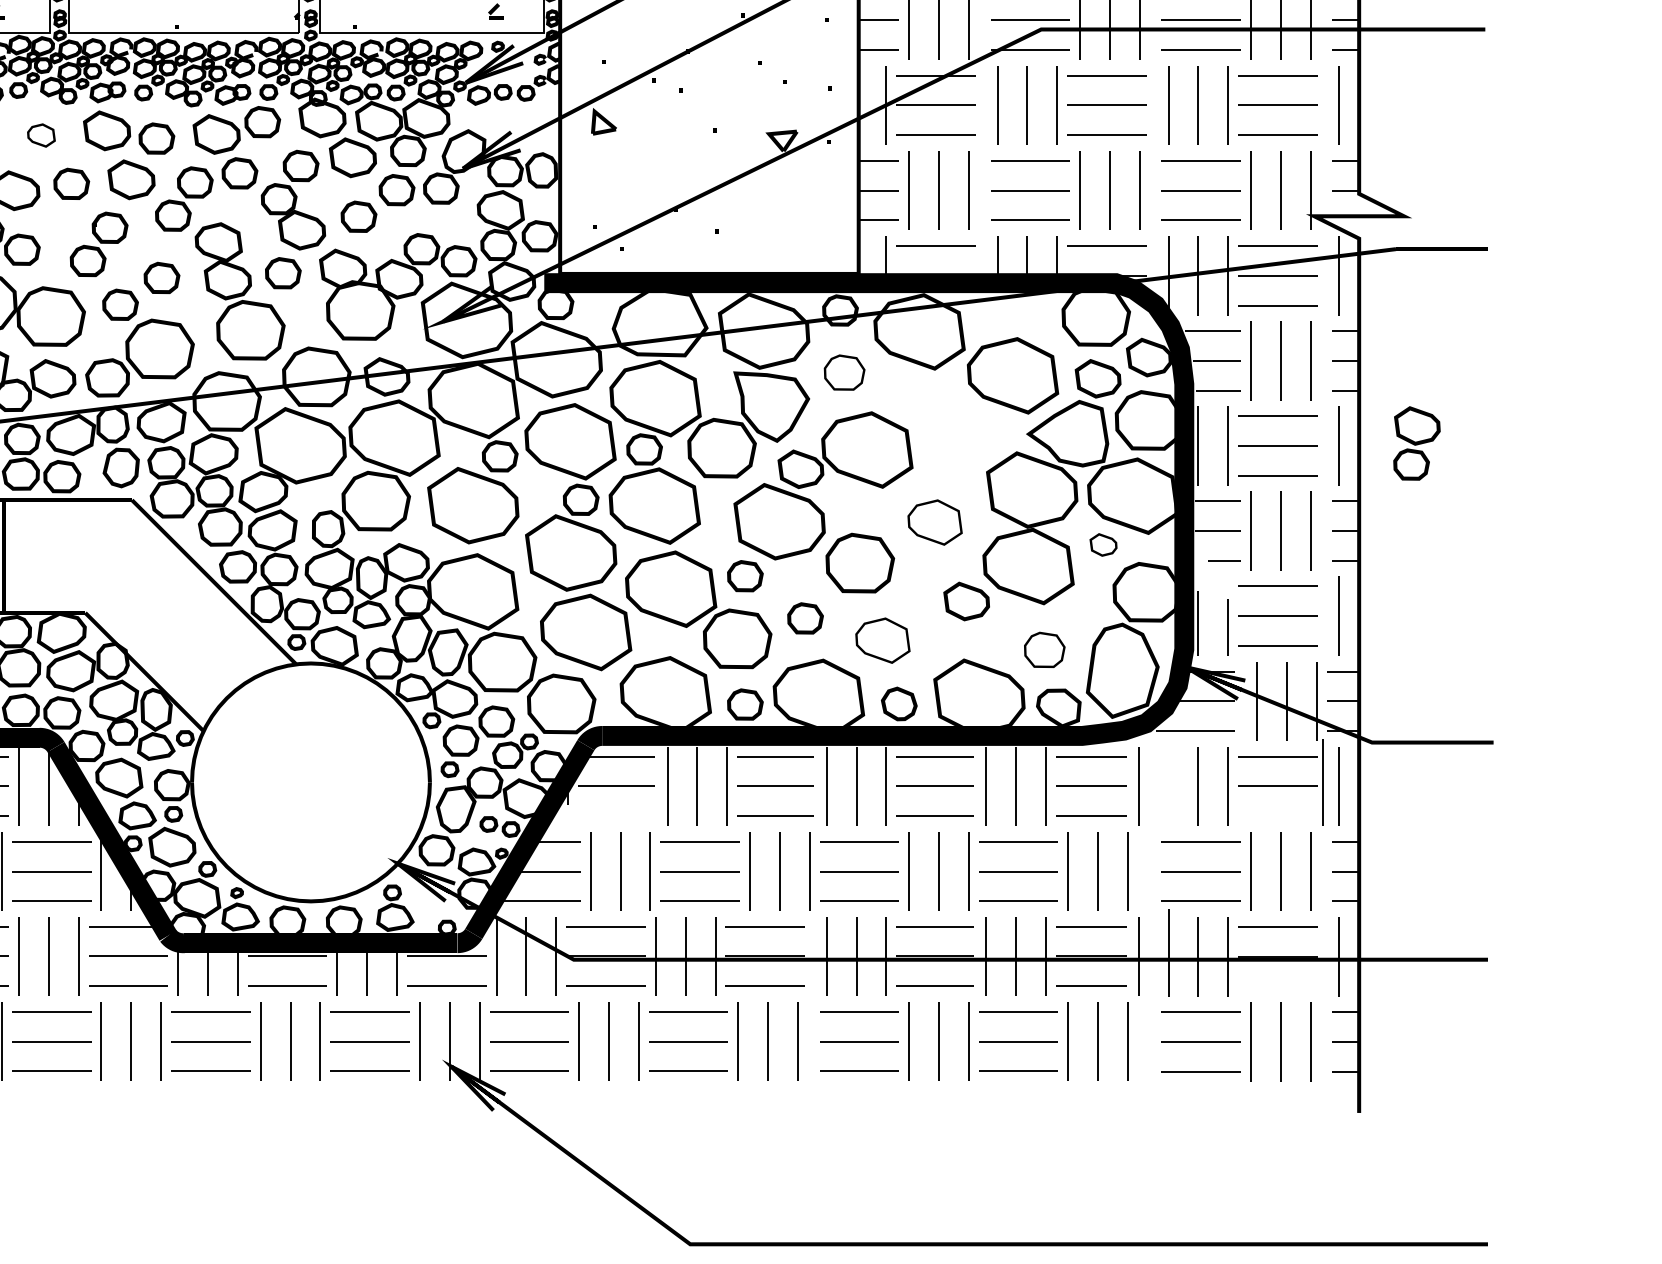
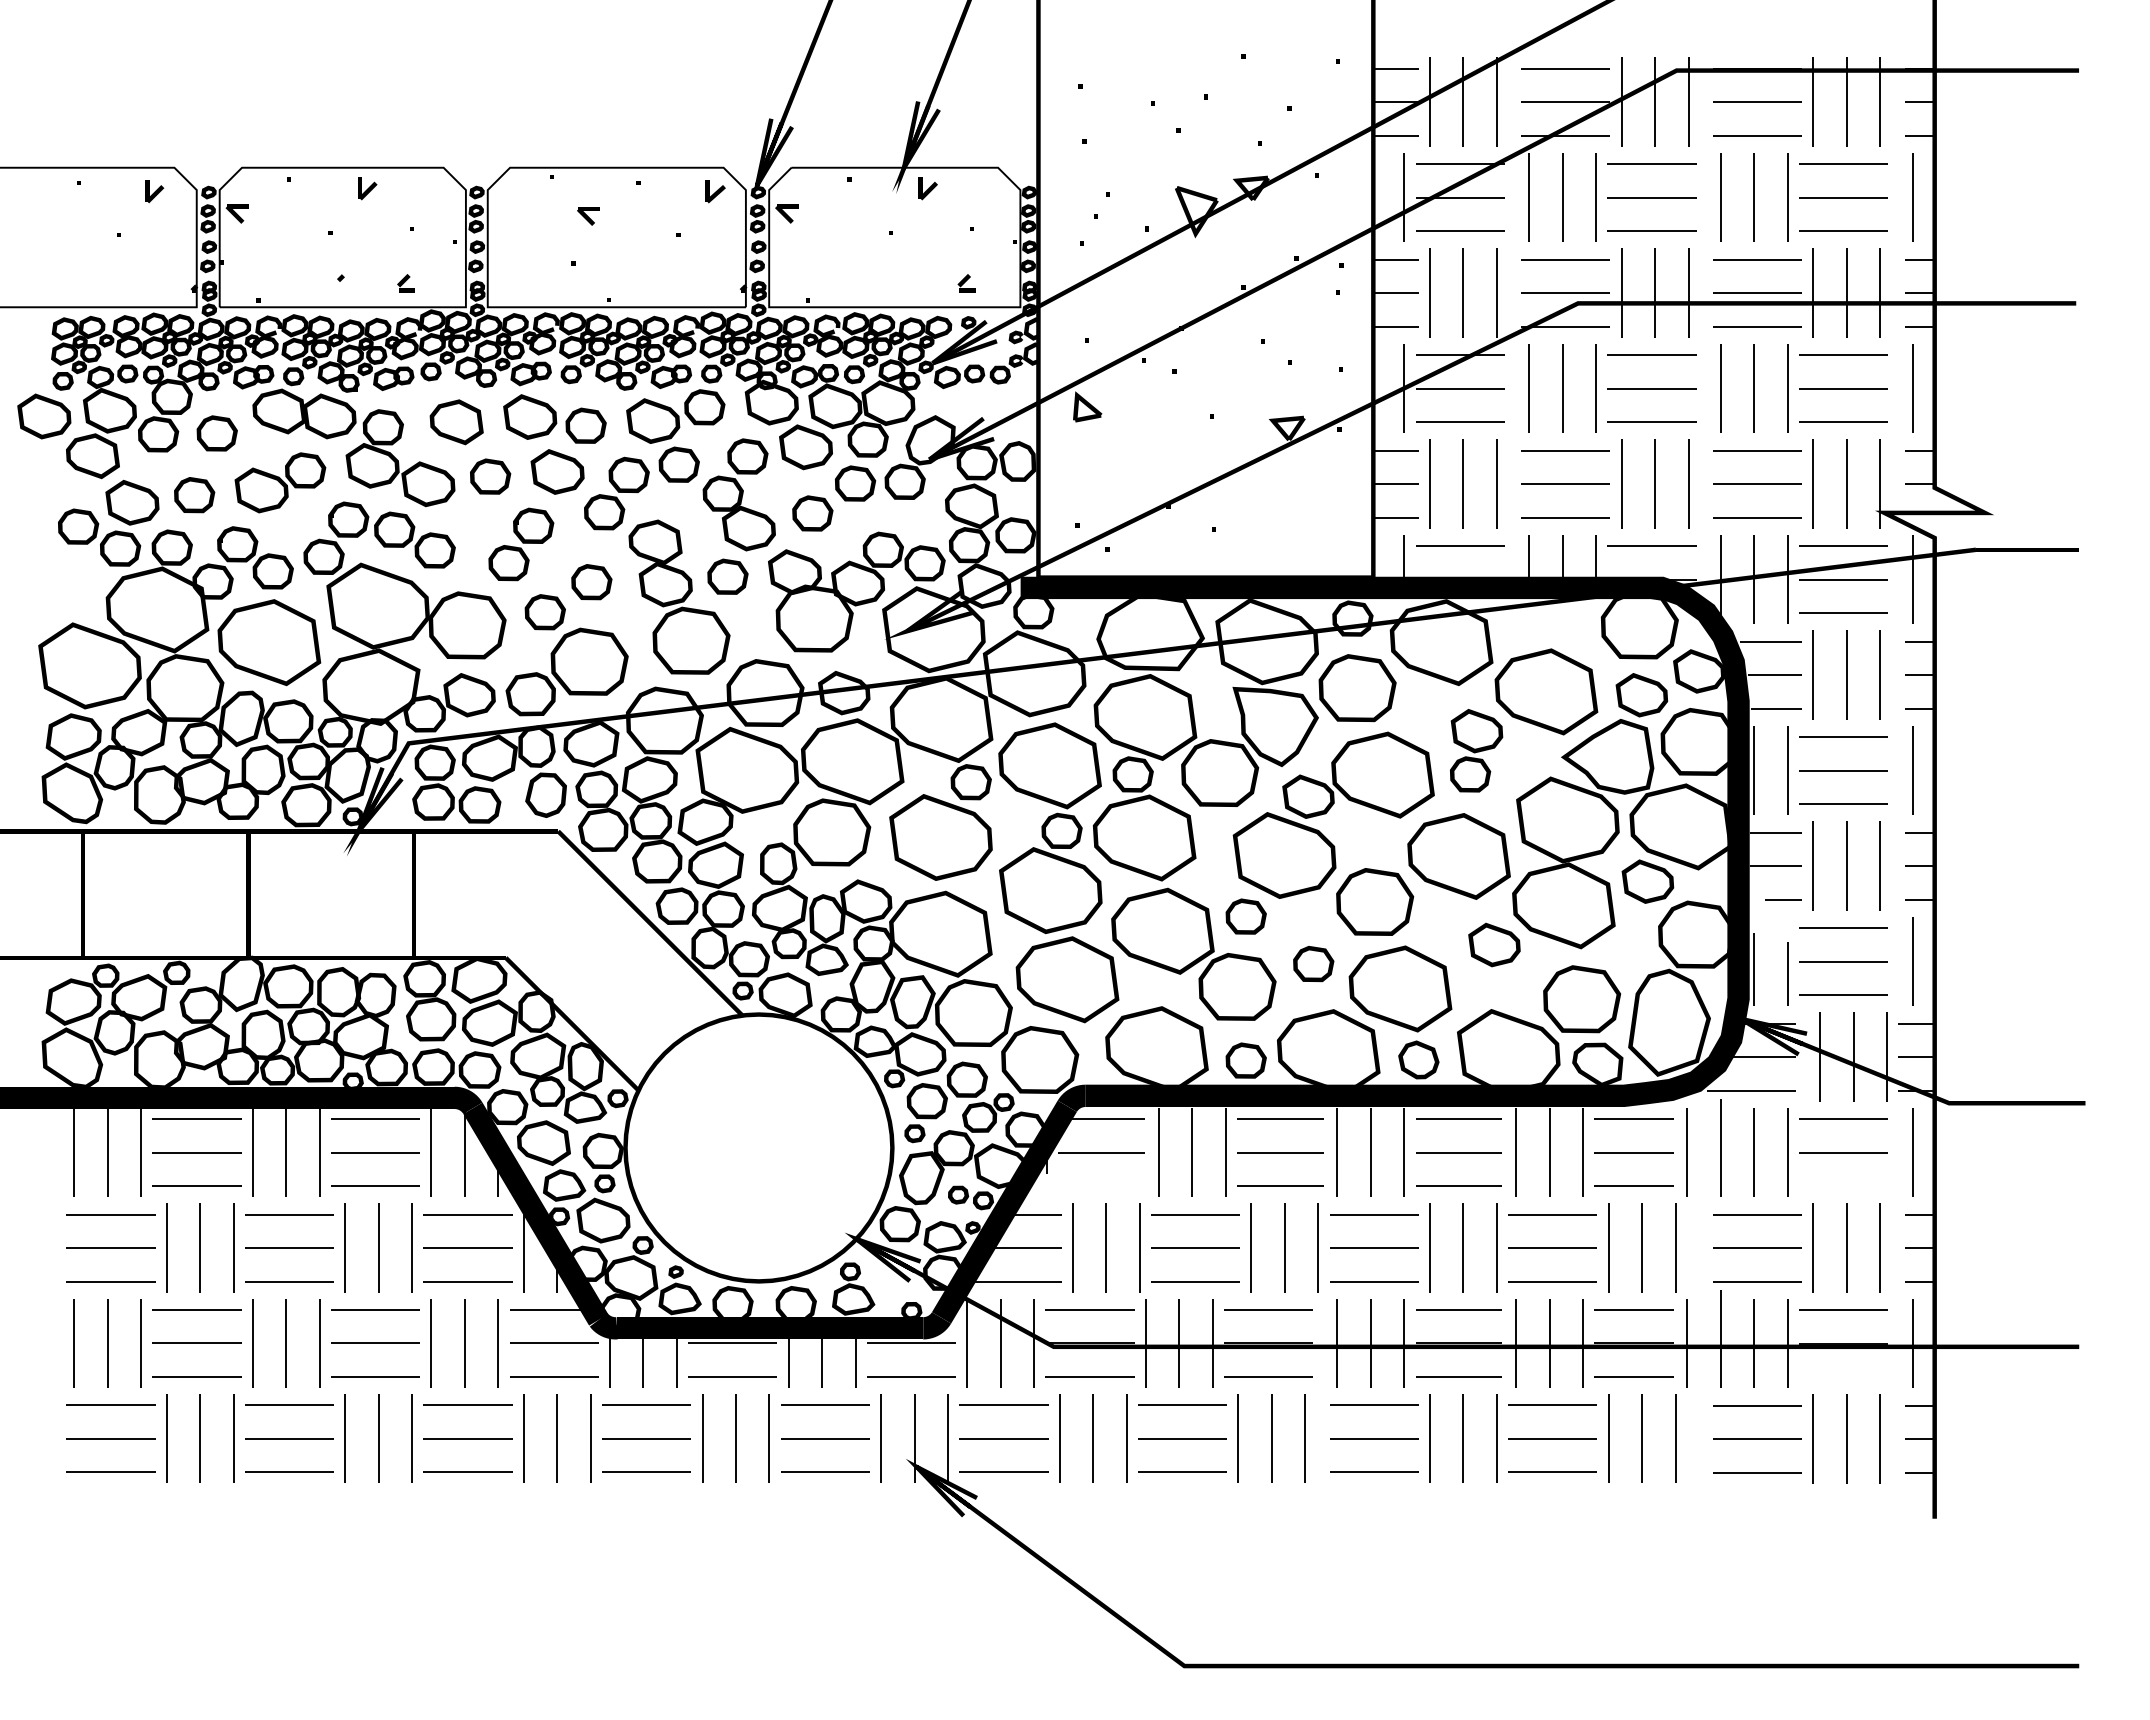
part: (41, 135) -> (456, 422), size x1.67
part: (844, 372) -> (1357, 688), size x1.67
part: (1416, 443) -> (1476, 750), moved
part: (934, 522) -> (1458, 856), size x1.67
part: (1103, 544) -> (1647, 881), size x1.67
part: (882, 640) -> (1400, 988), size x1.67
part: (1044, 650) -> (1581, 999), size x1.67
line: (1322, 782) -> (1720, 1147), moved

